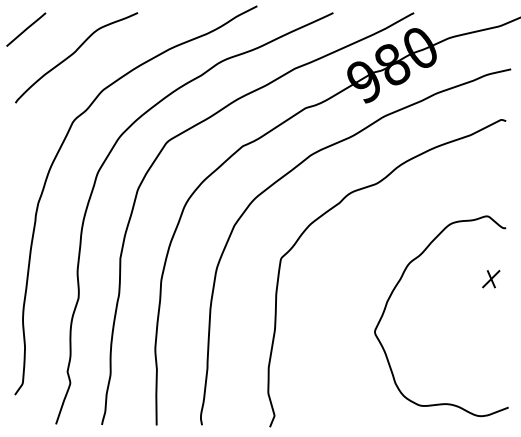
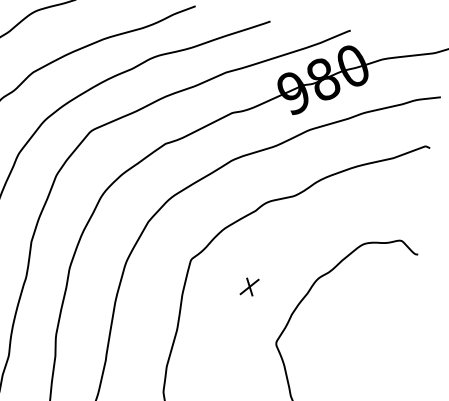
part: (491, 279) -> (249, 287), moved

